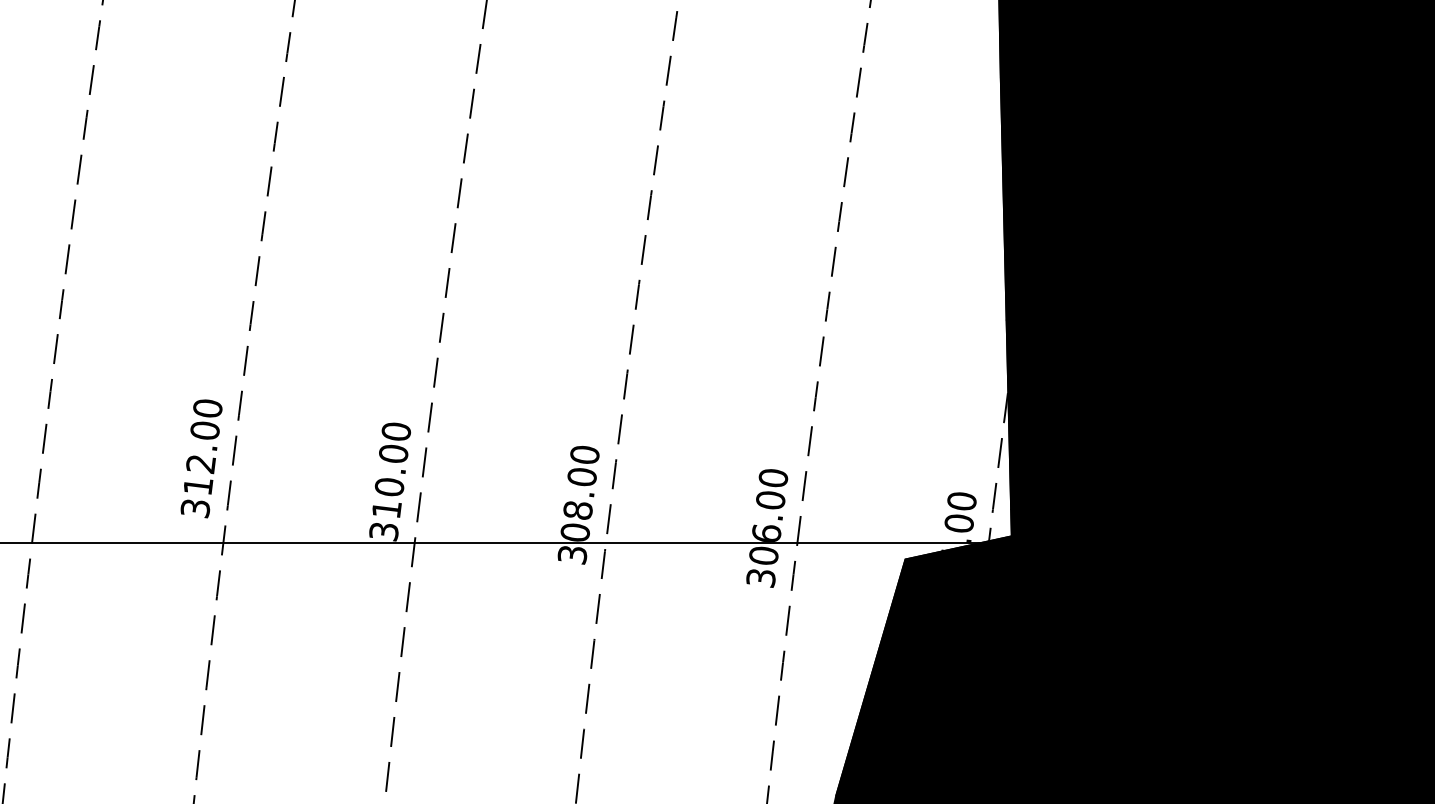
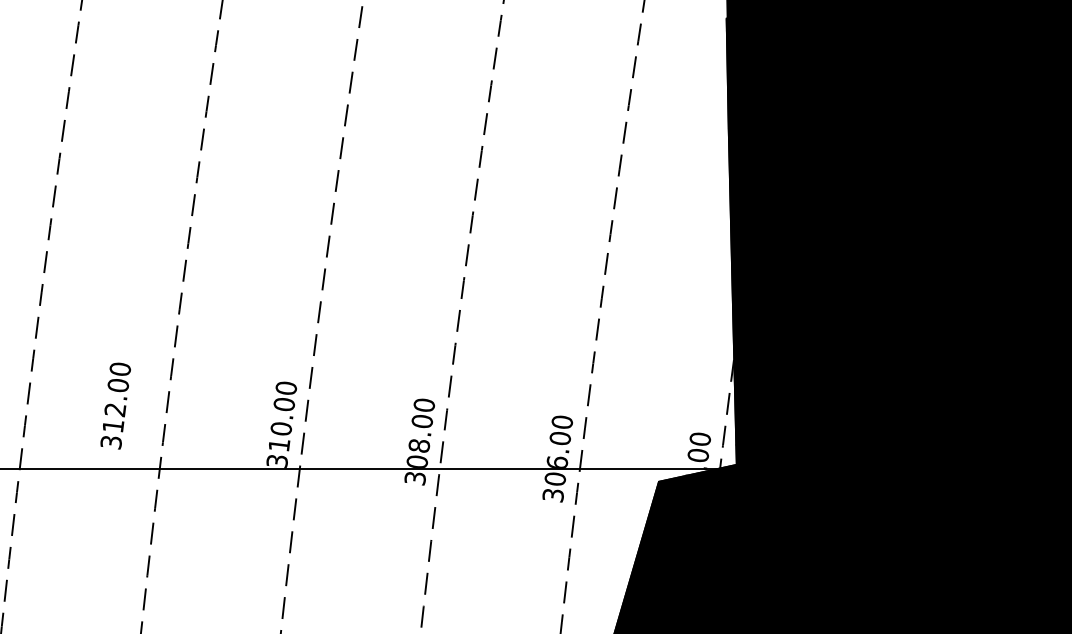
text: (201, 457) -> (115, 405), moved

